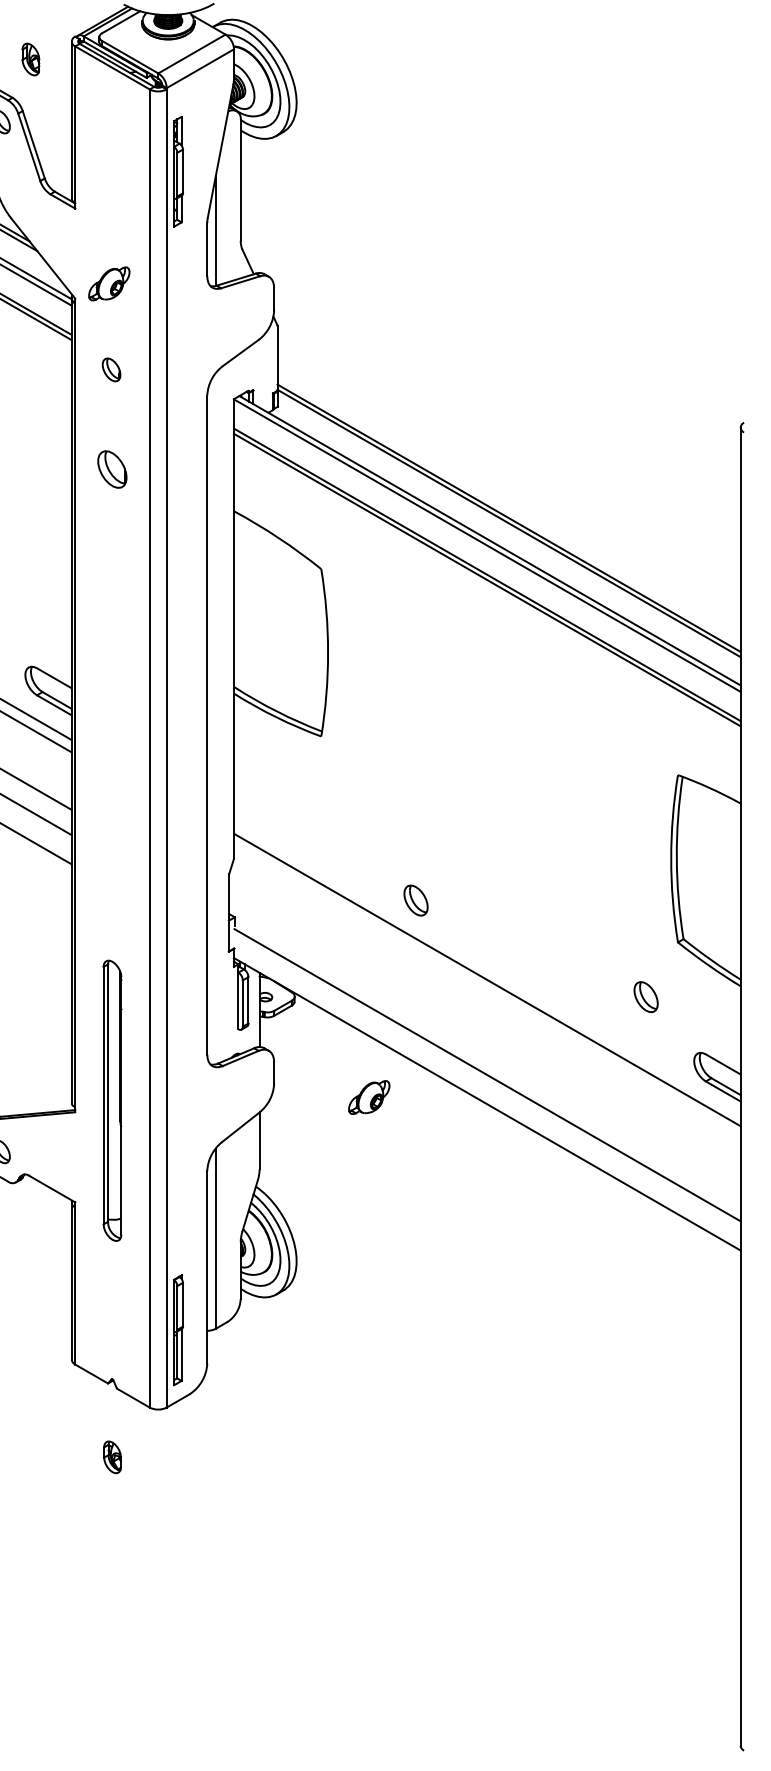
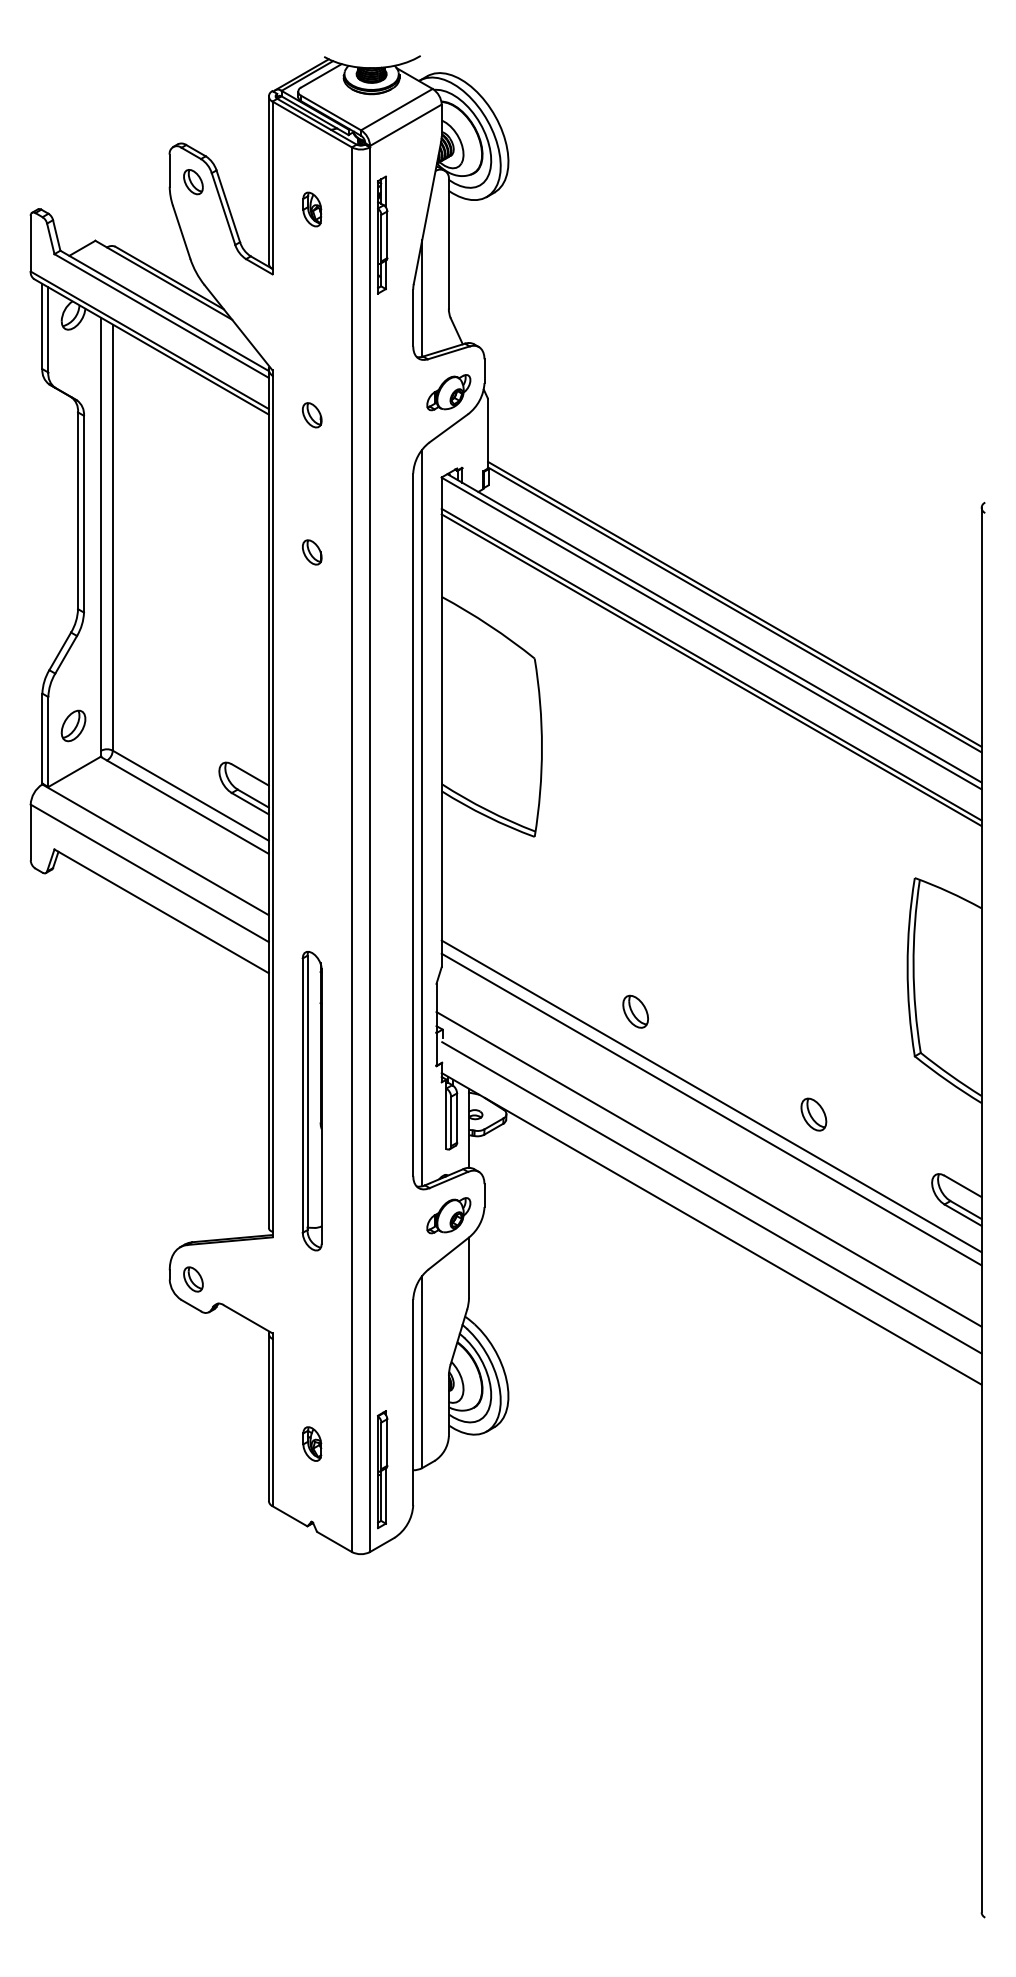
part: (31, 59) -> (312, 209), moved
part: (109, 283) -> (448, 392), moved
part: (111, 370) -> (312, 415), moved
part: (112, 469) -> (312, 552), size x0.62
line: (215, 718) -> (422, 817), added
line: (487, 992) -> (711, 1109), added
part: (645, 996) -> (813, 1114), moved
line: (484, 1048) -> (708, 1169), added
part: (368, 1097) -> (448, 1215), moved
part: (111, 1101) -> (311, 1101), moved
part: (112, 1456) -> (312, 1443), moved

